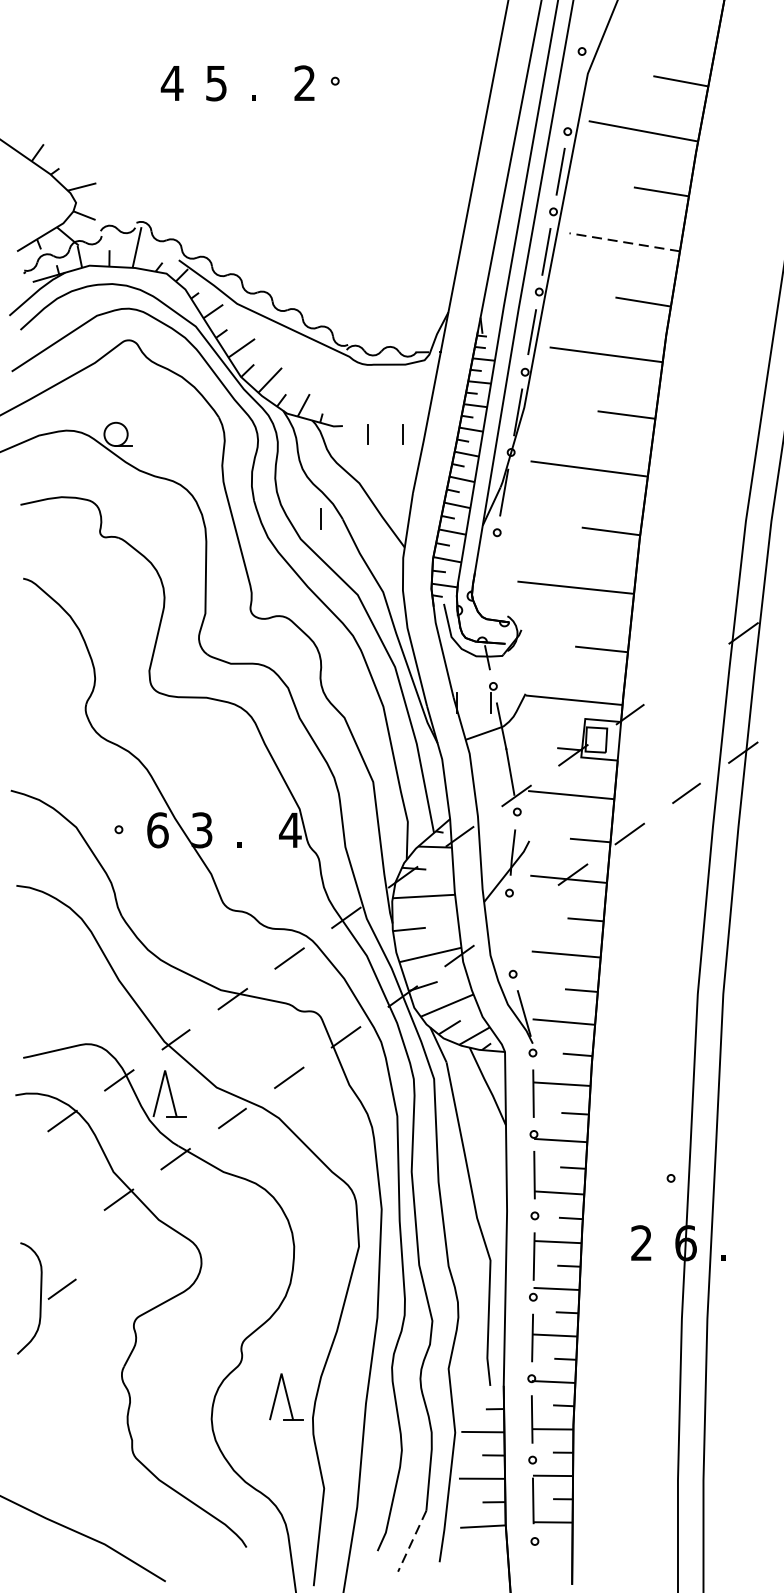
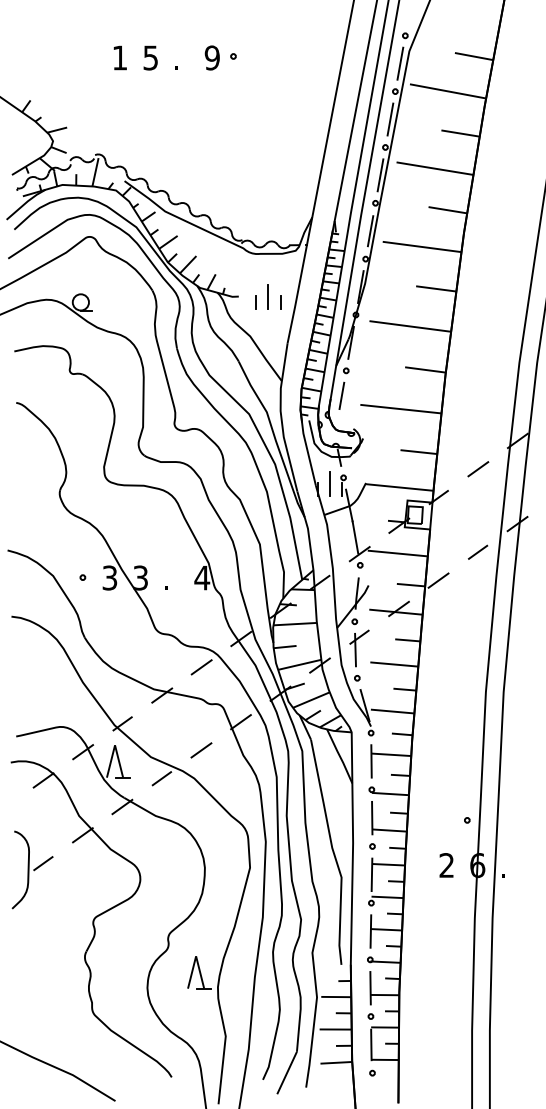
text: (171, 82) -> (119, 57), 4 -> 1
text: (303, 82) -> (211, 57), 2 -> 9
line: (575, 91) -> (400, 63), added
line: (625, 242) -> (435, 168), dashed -> solid
line: (385, 425) -> (268, 296), added
line: (319, 519) -> (222, 361), removed
line: (490, 568) -> (341, 395), added
line: (687, 674) -> (478, 469), added
line: (474, 695) -> (330, 484), added
text: (157, 829) -> (109, 577), 6 -> 3
part: (516, 931) -> (359, 648), added
part: (46, 1297) -> (32, 869), moved
line: (411, 1541) -> (286, 1073), dashed -> solid

